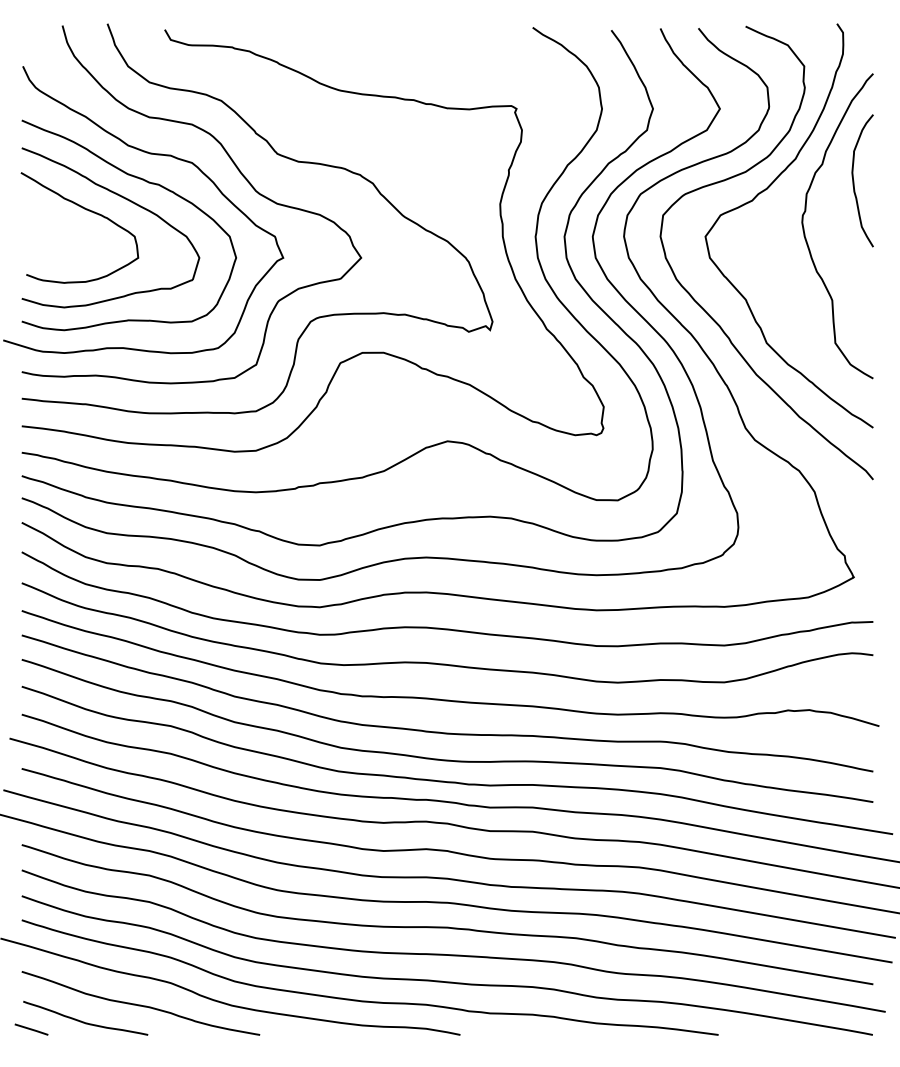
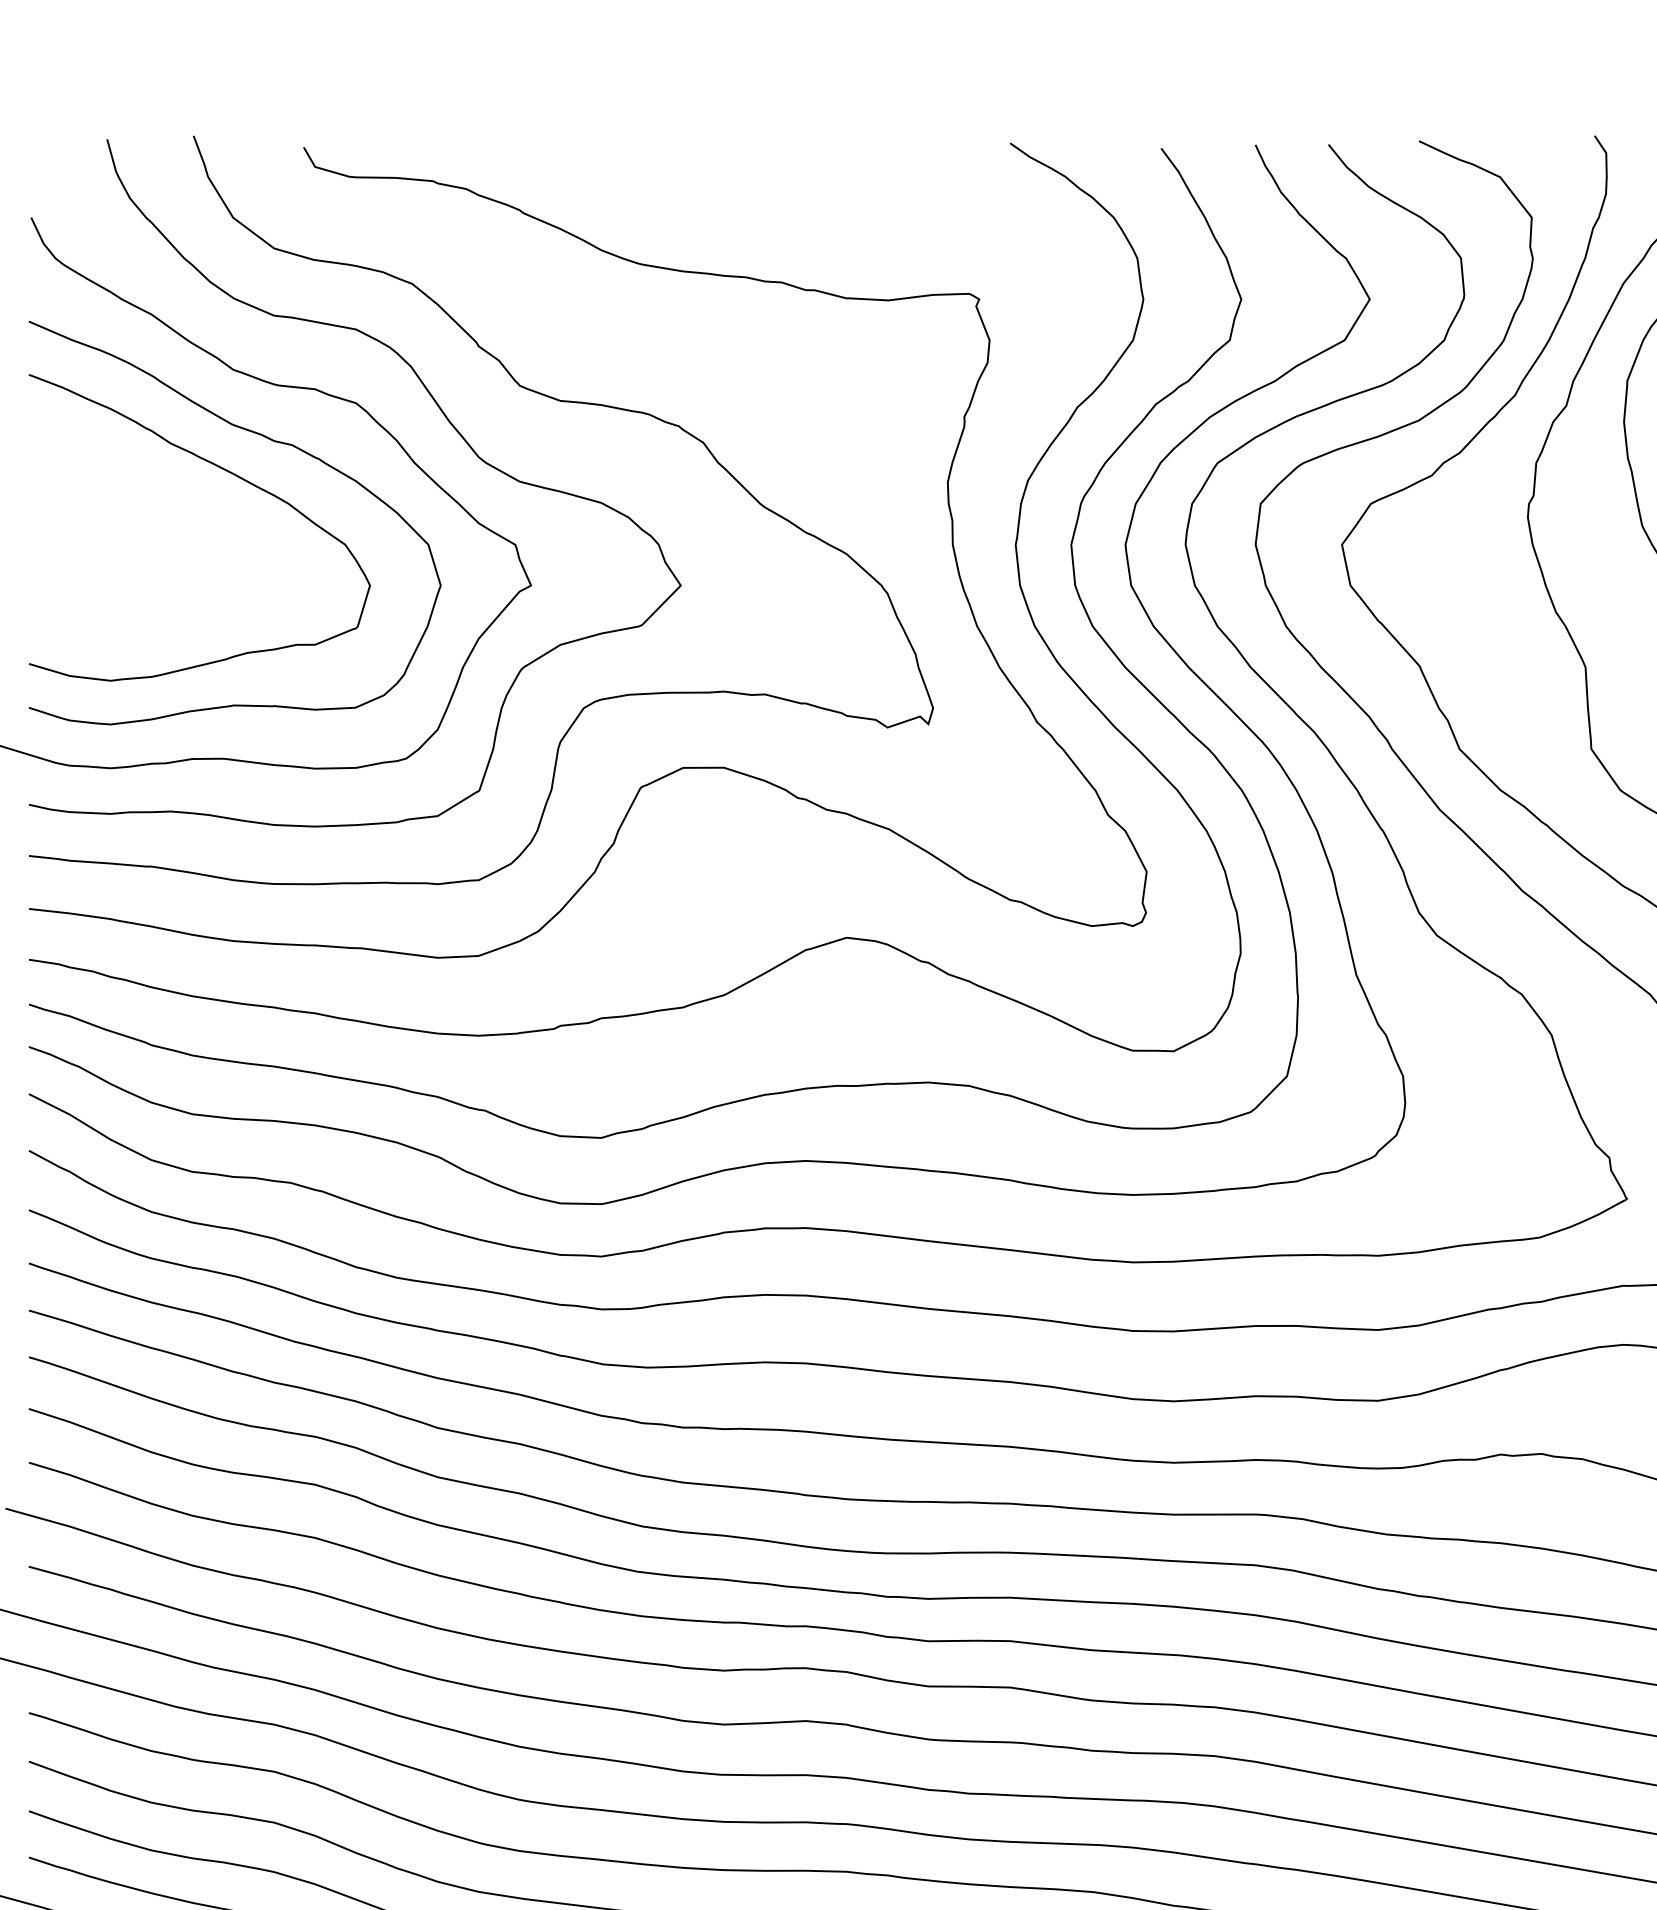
curve: (88, 211) -> (157, 496), removed

